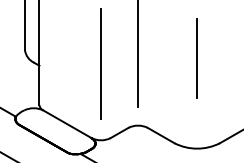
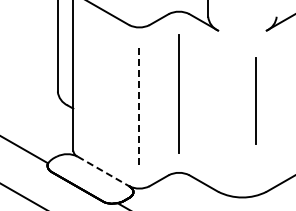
line: (196, 58) -> (255, 100), moved
line: (101, 64) -> (139, 107), solid -> dashed
line: (67, 124) -> (103, 171), solid -> dashed

